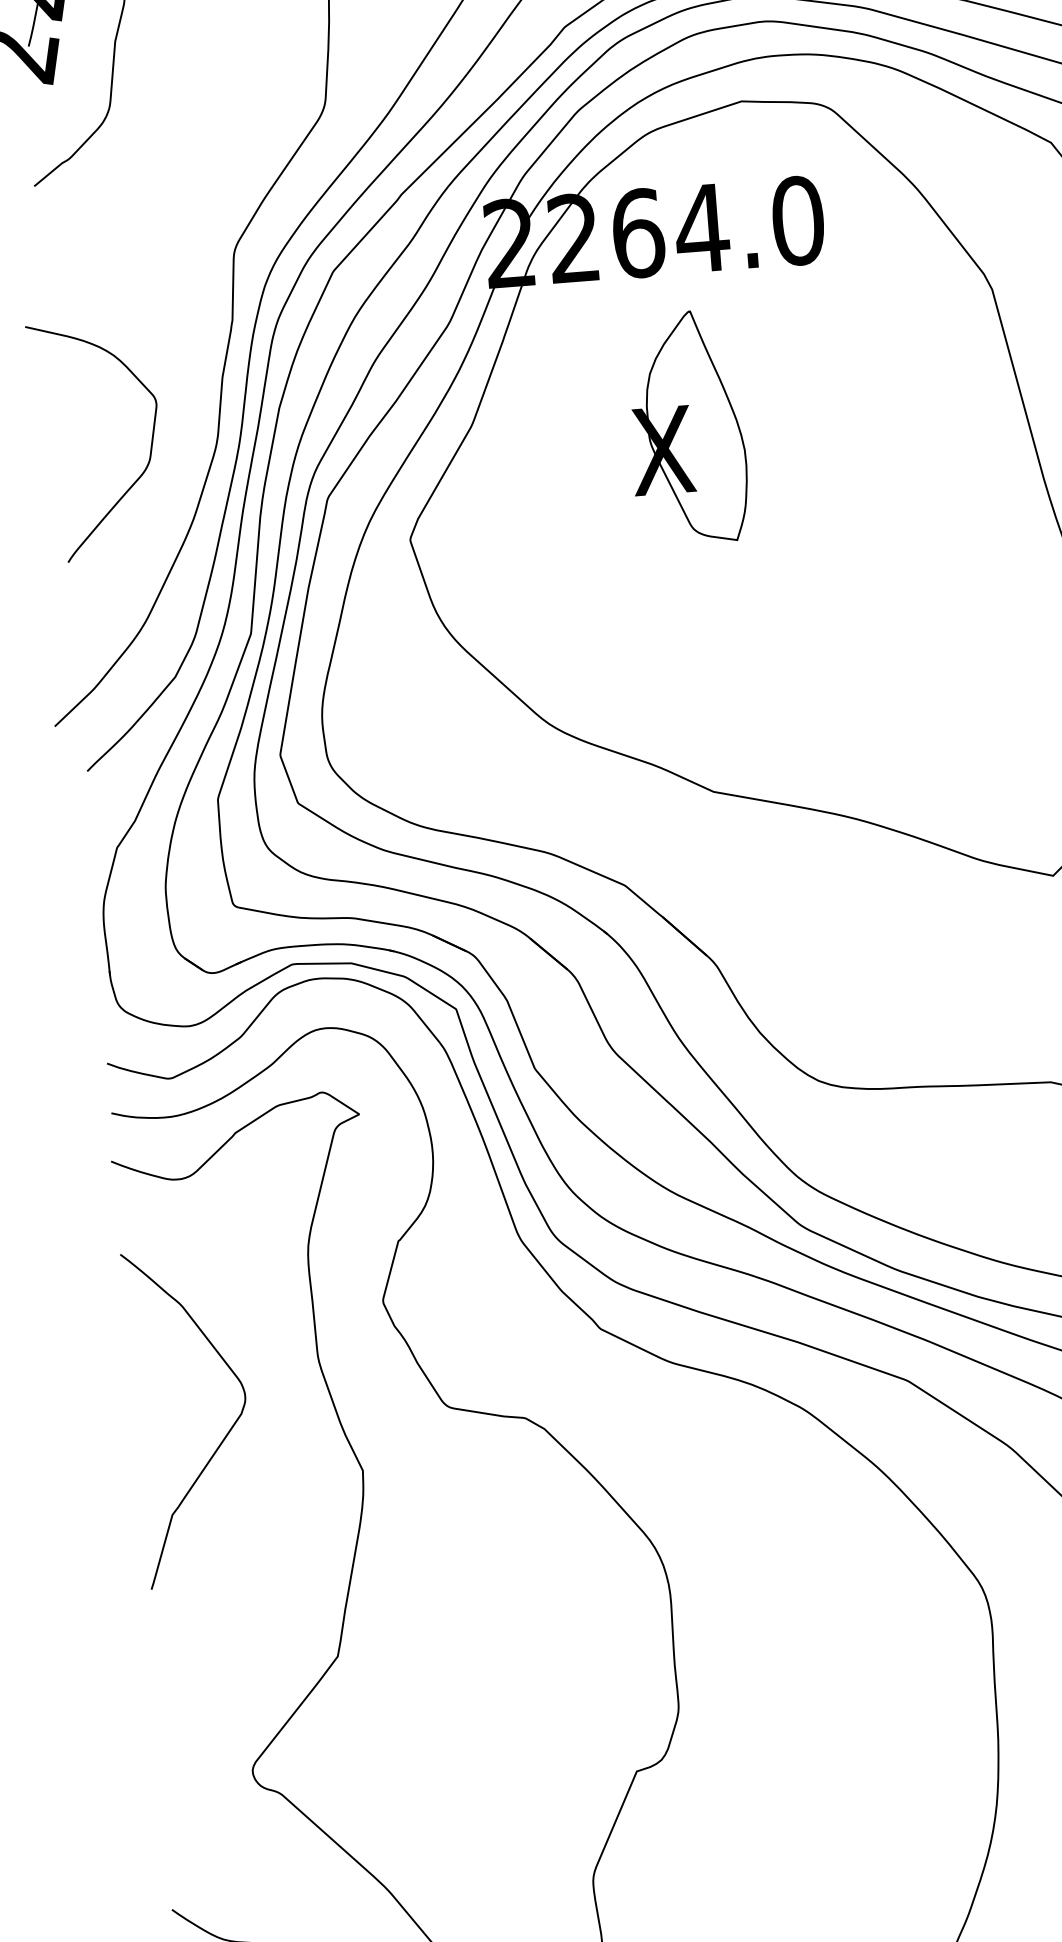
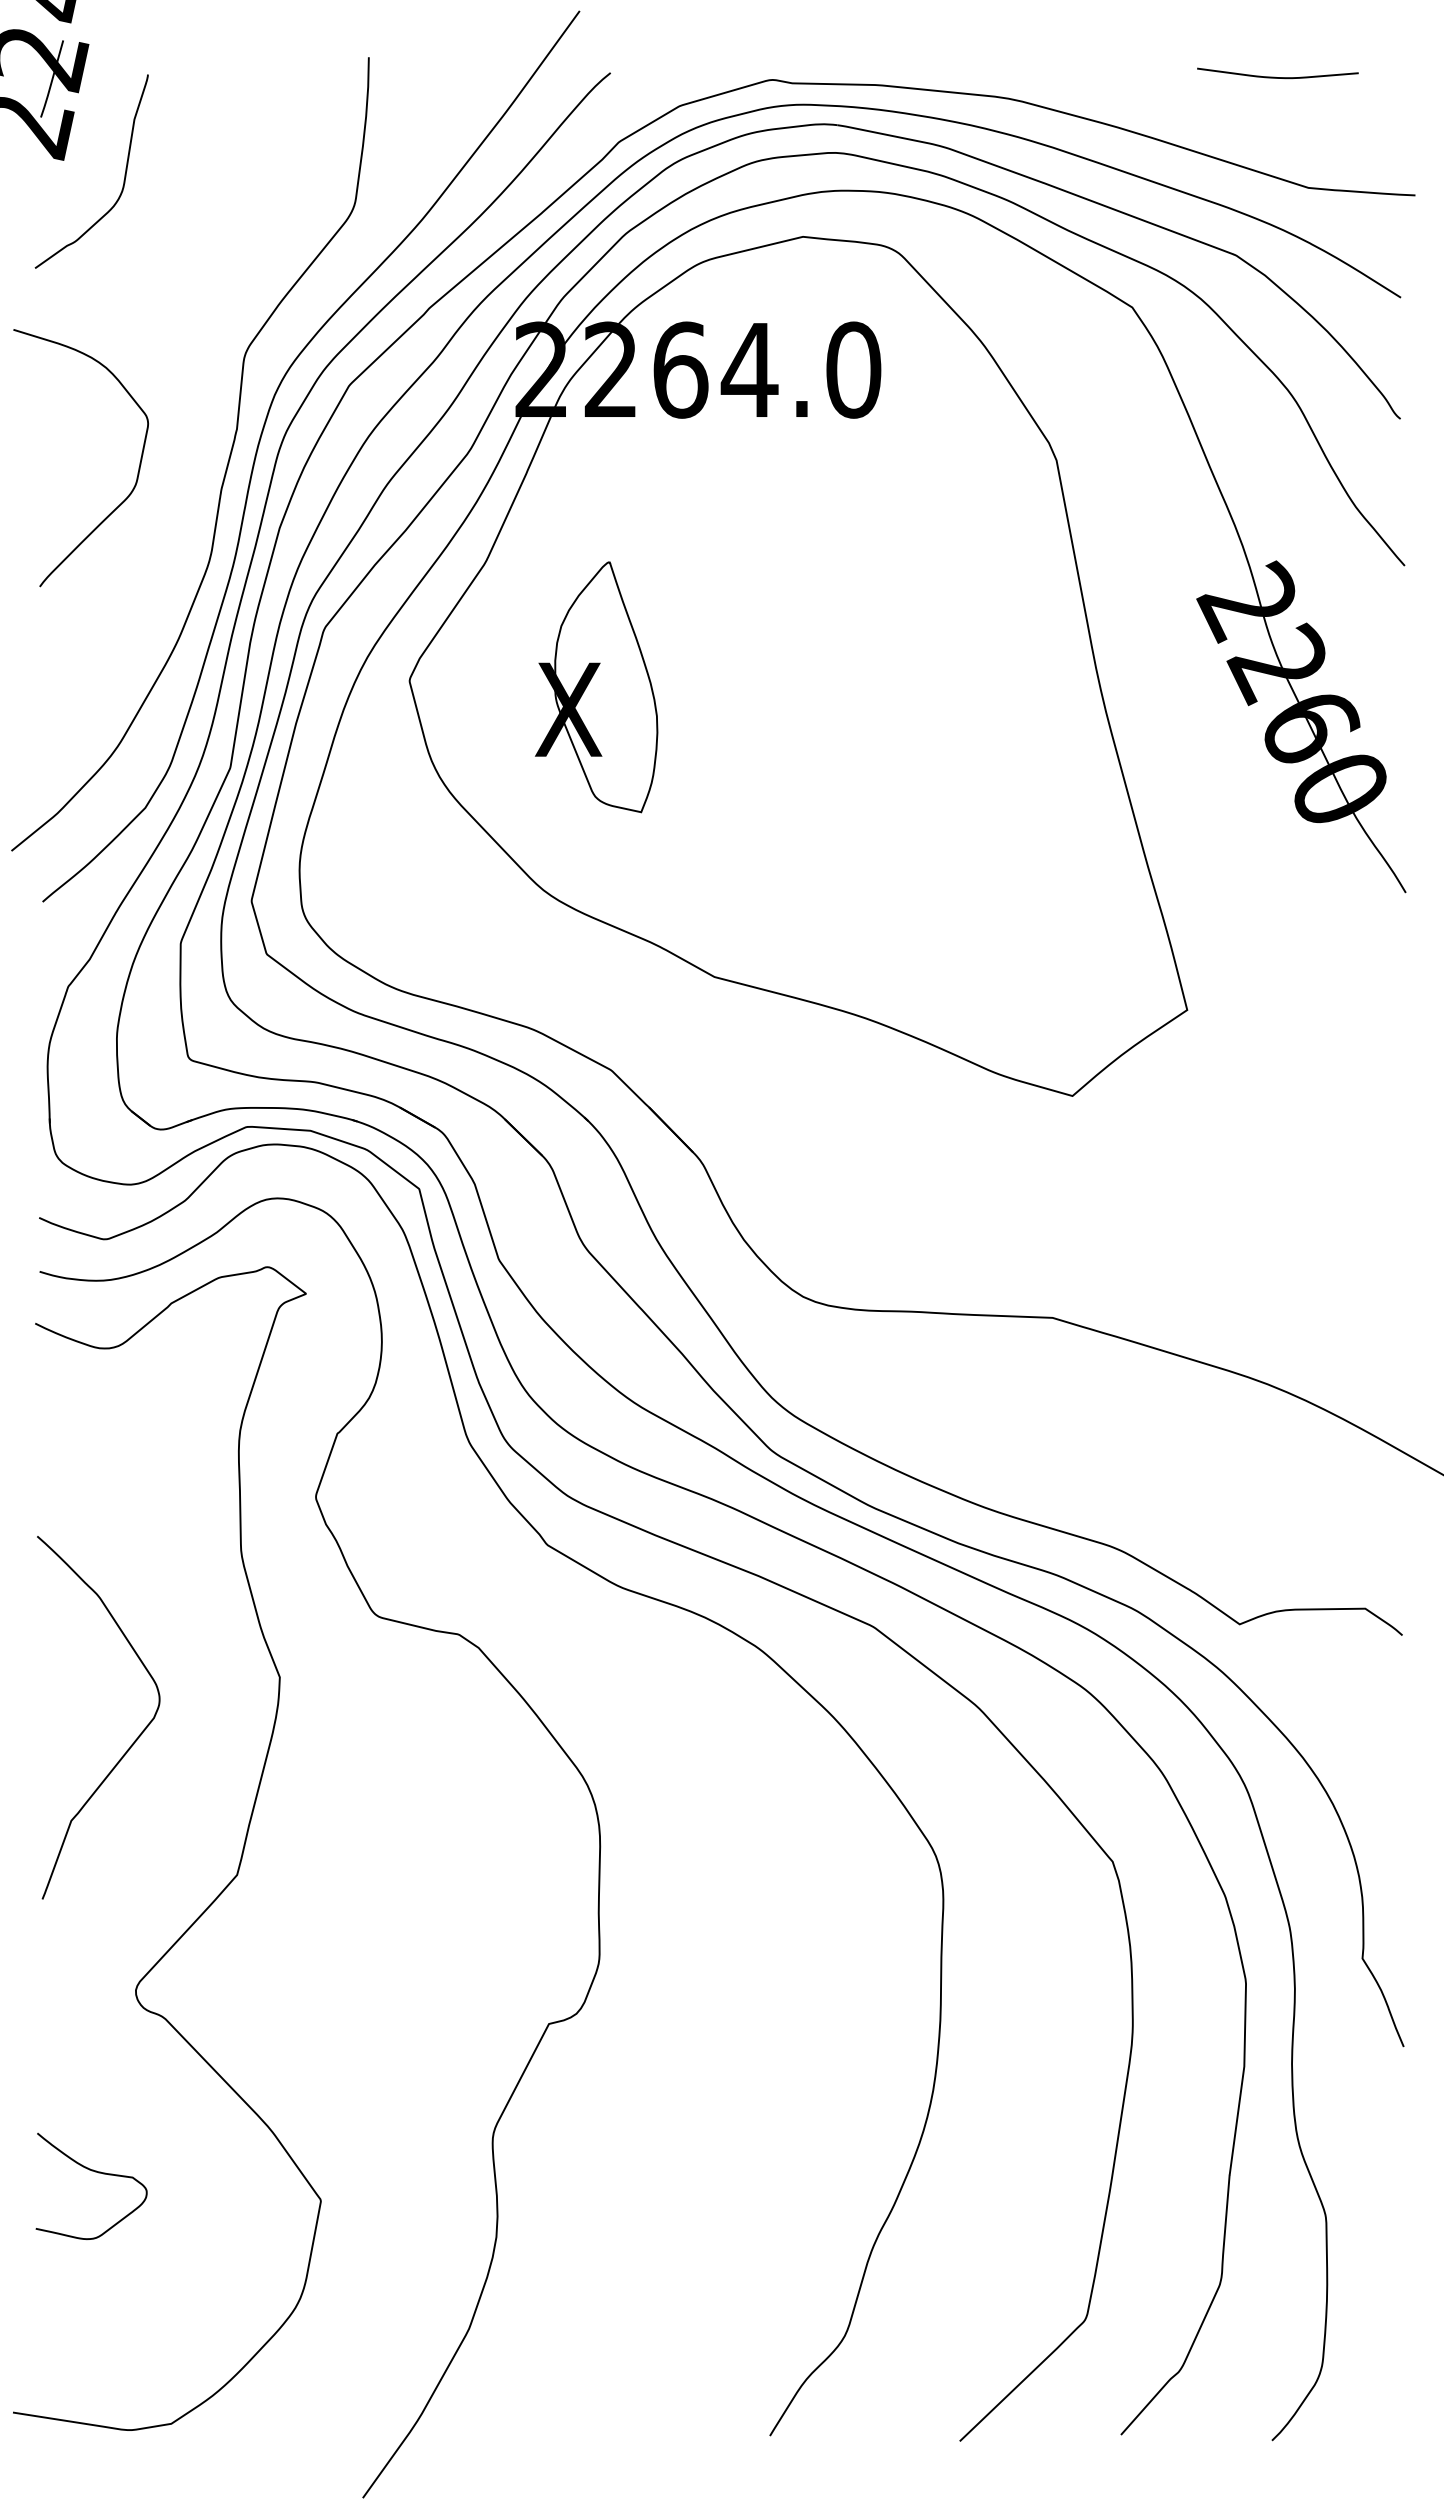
part: (686, 428) -> (596, 687), moved
curve: (150, 445) -> (138, 467), moved
curve: (221, 1441) -> (130, 1745), moved

